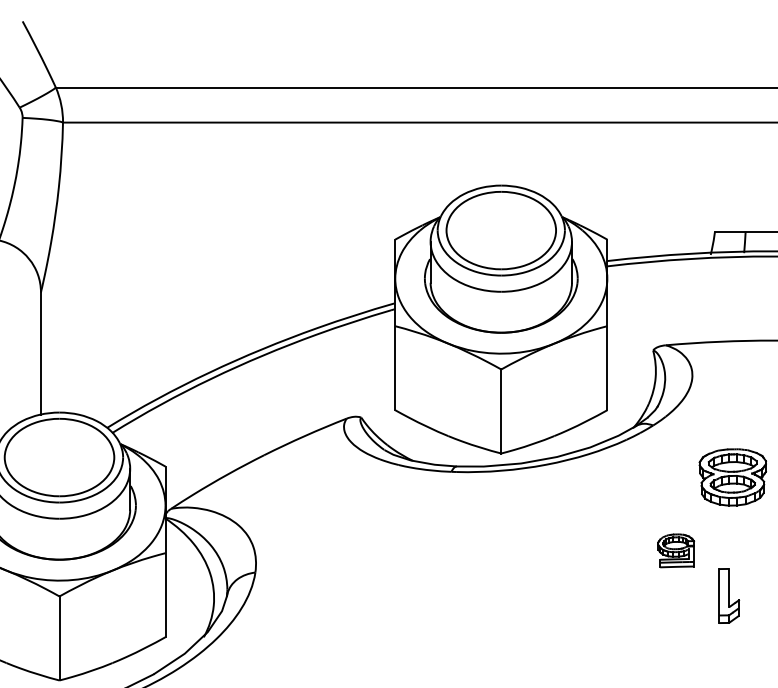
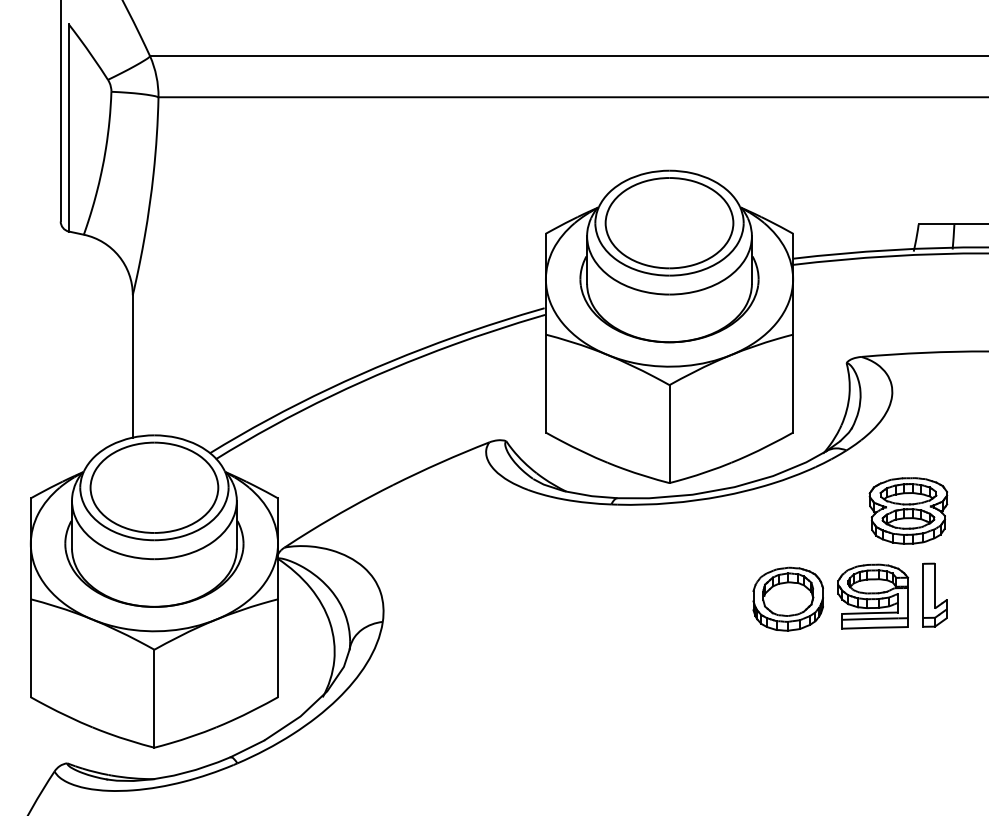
part: (732, 477) -> (908, 510), moved
part: (676, 550) -> (873, 596), size x1.67
part: (602, 552) -> (787, 598), added
part: (728, 595) -> (934, 594), moved

